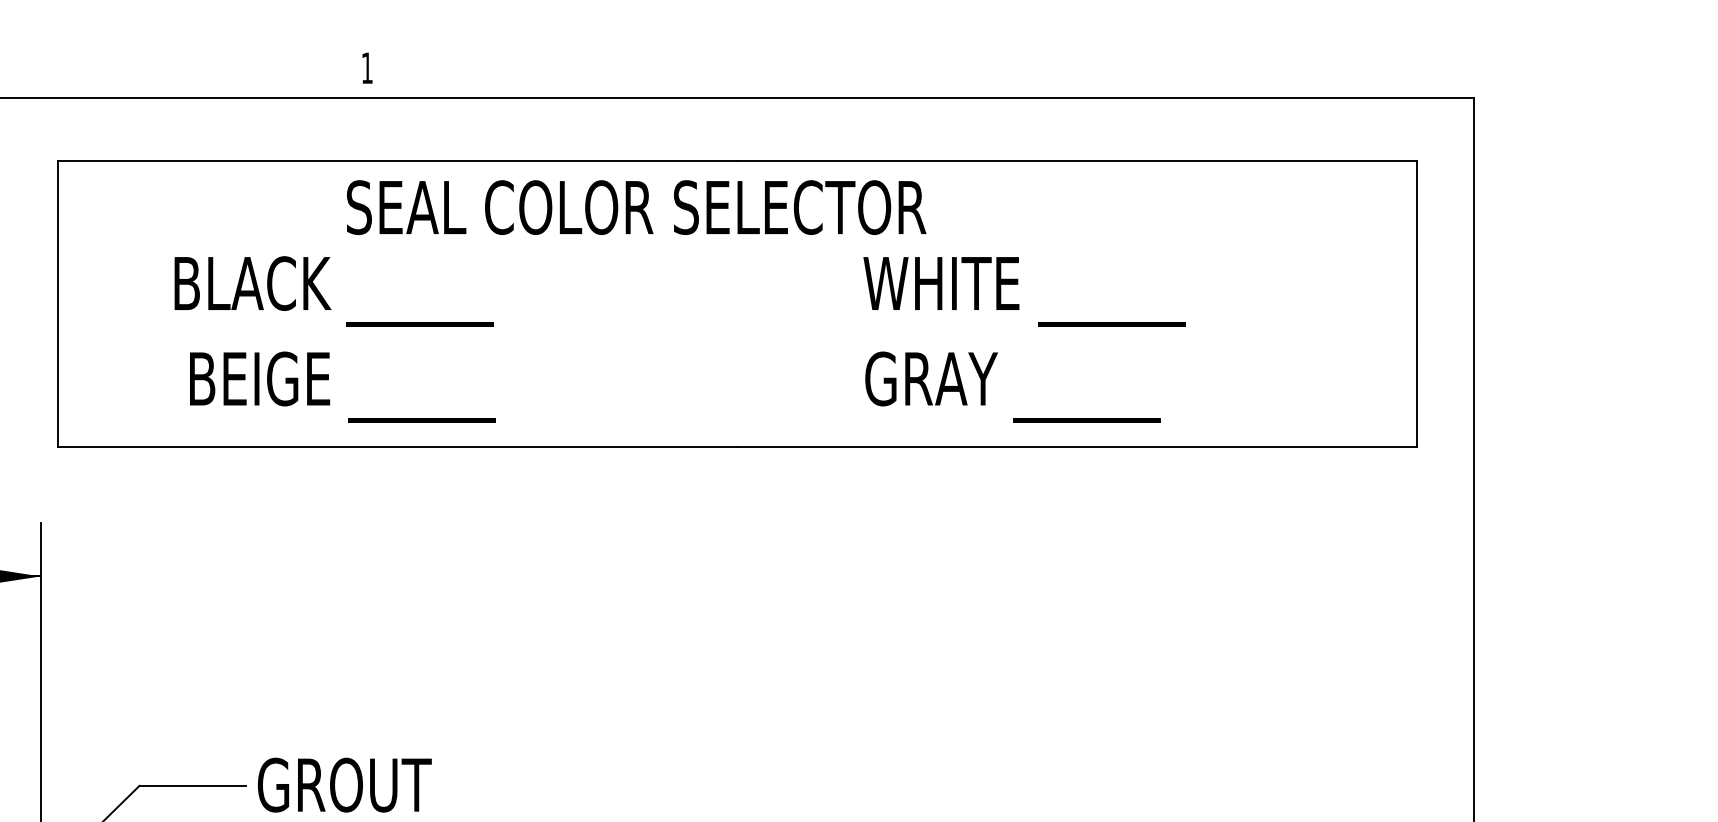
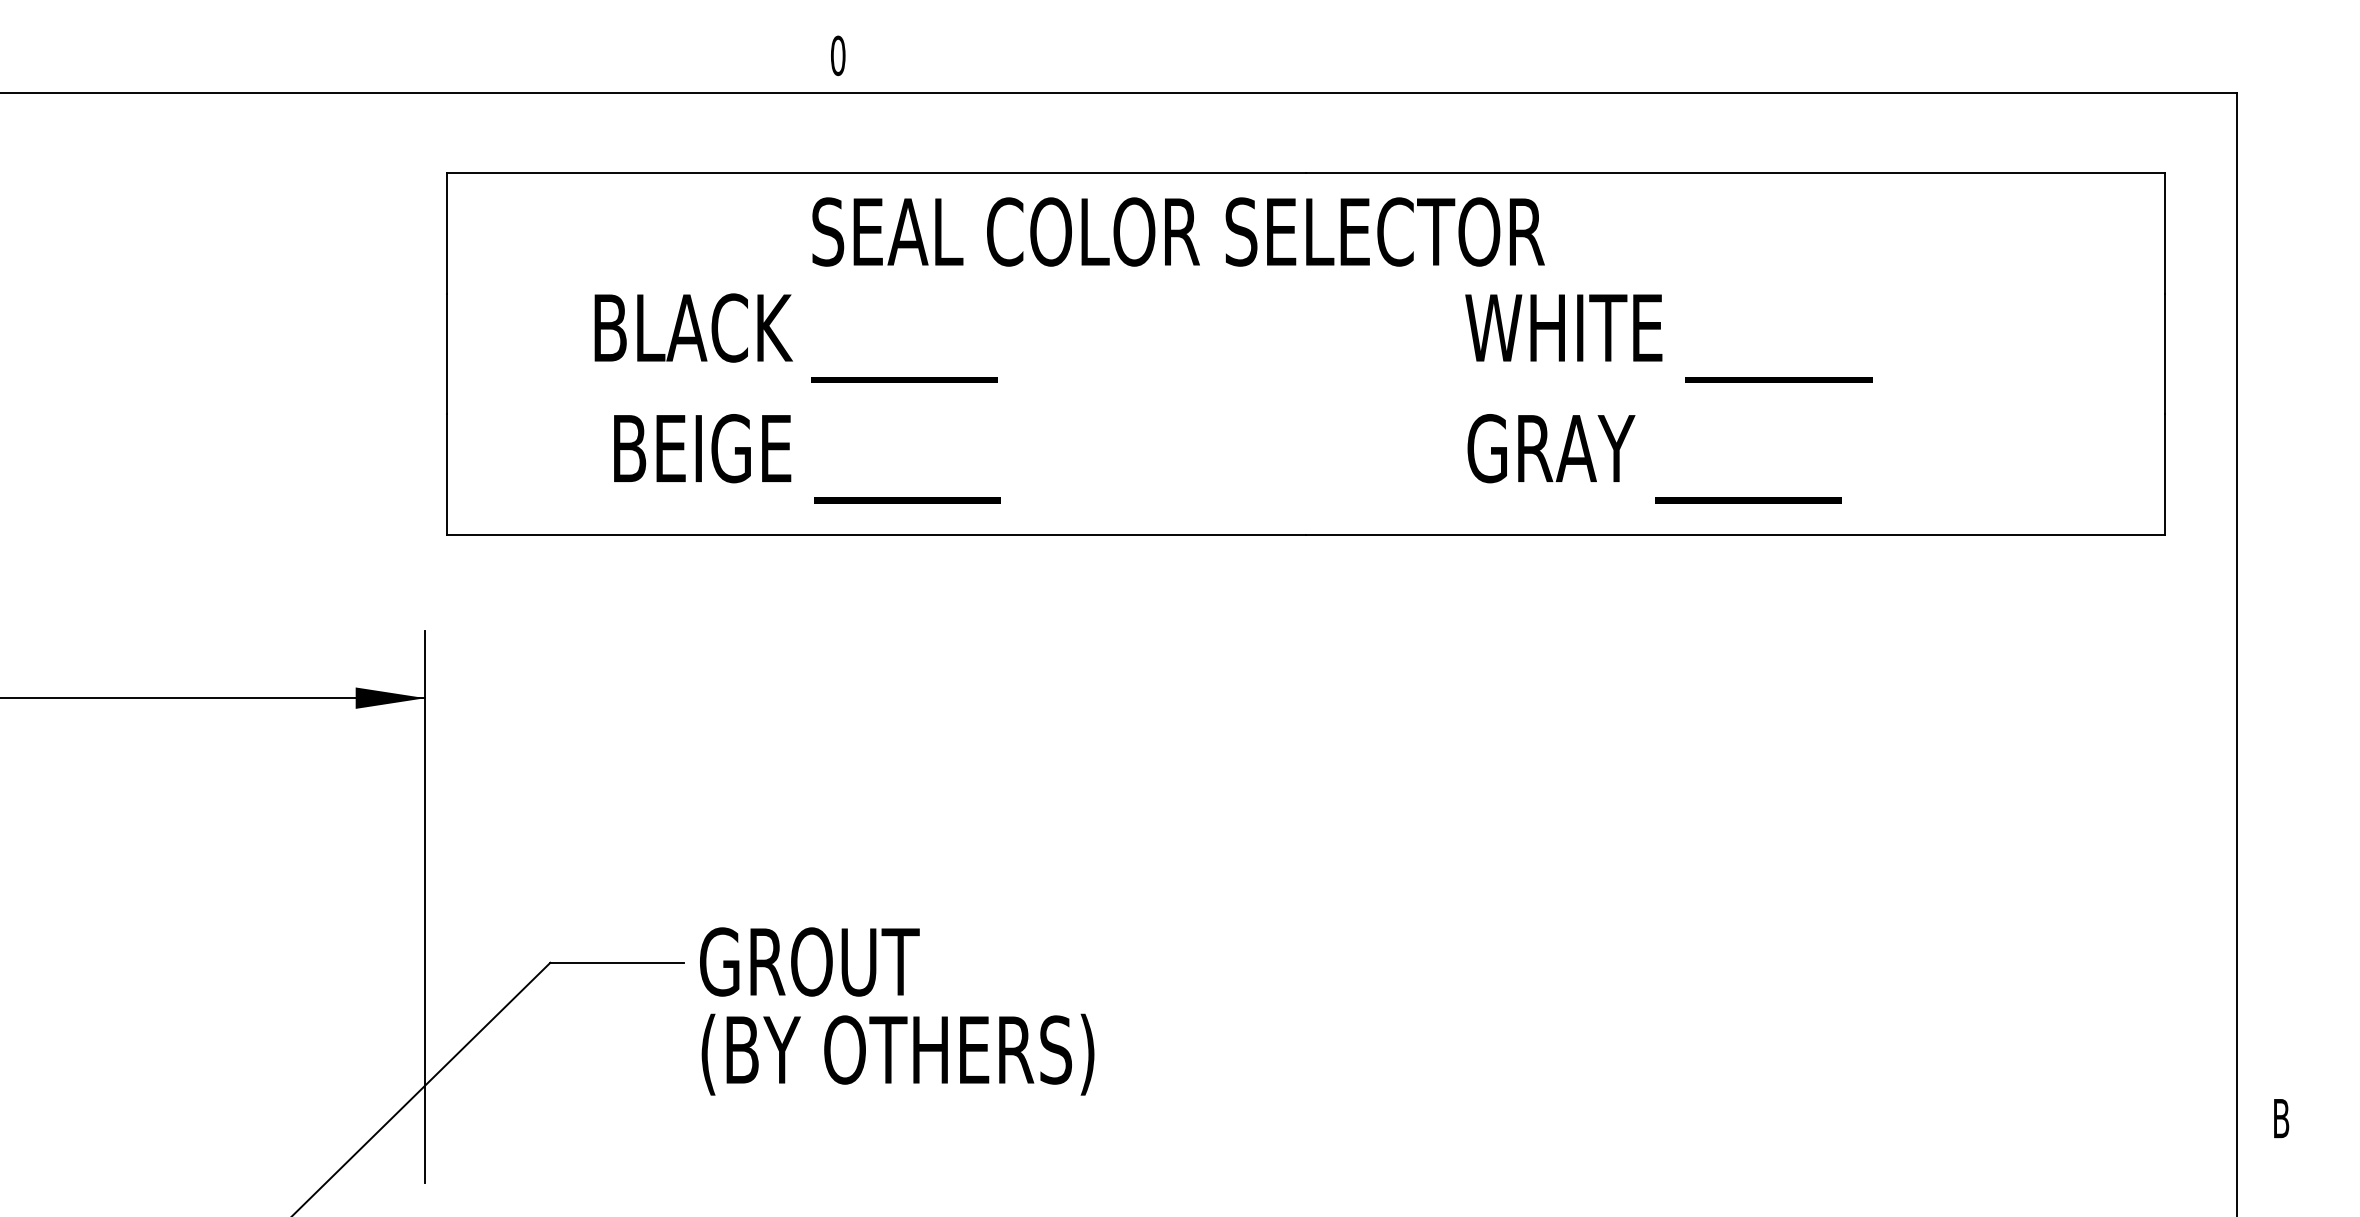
text: (367, 67) -> (838, 55), 1 -> 0

